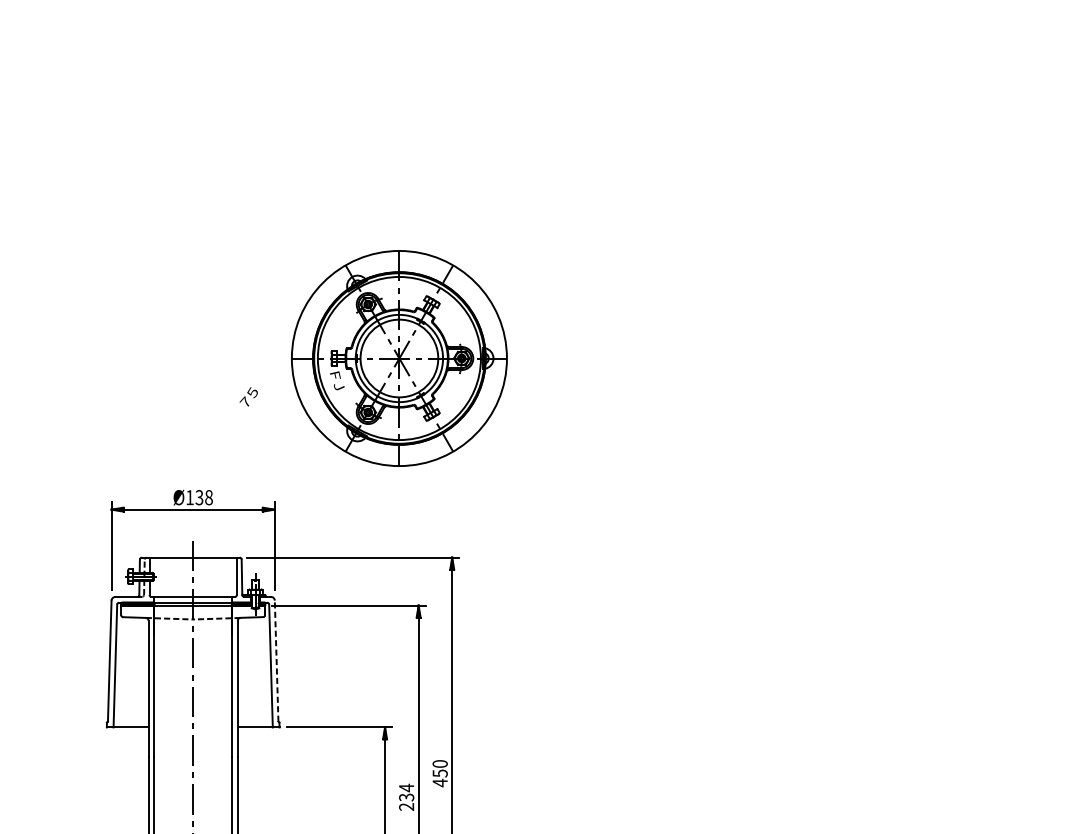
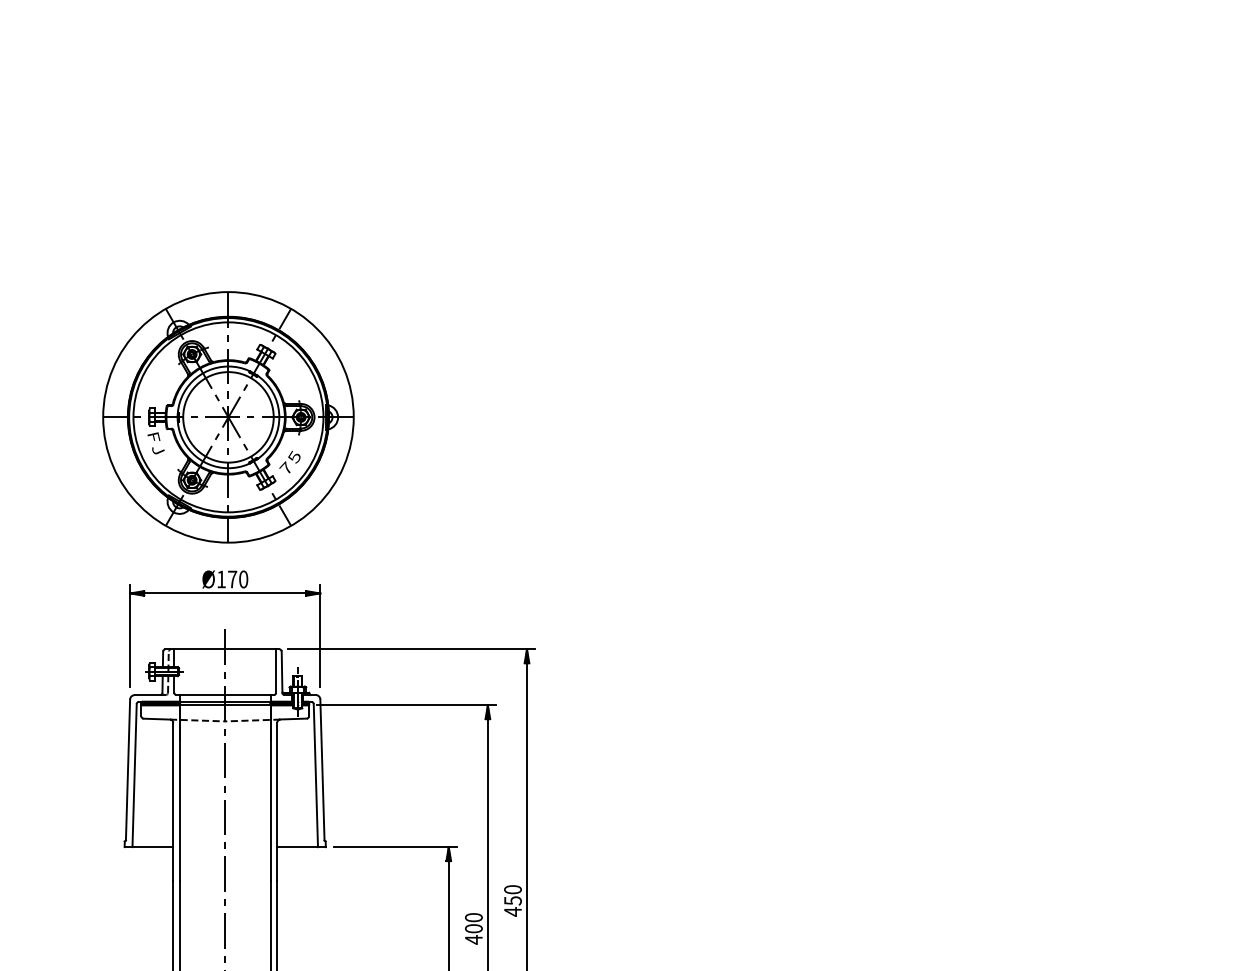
part: (399, 358) -> (228, 417), moved
text: (204, 497) -> (238, 579), Ø138 -> Ø170
line: (276, 660) -> (322, 769), dashed -> solid
text: (406, 797) -> (473, 928), 234 -> 400

